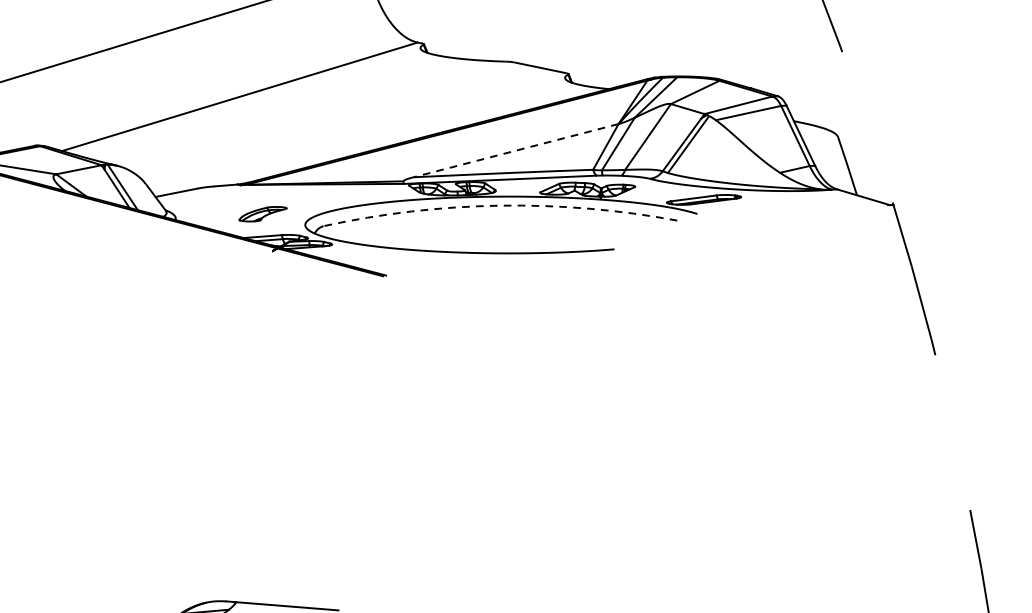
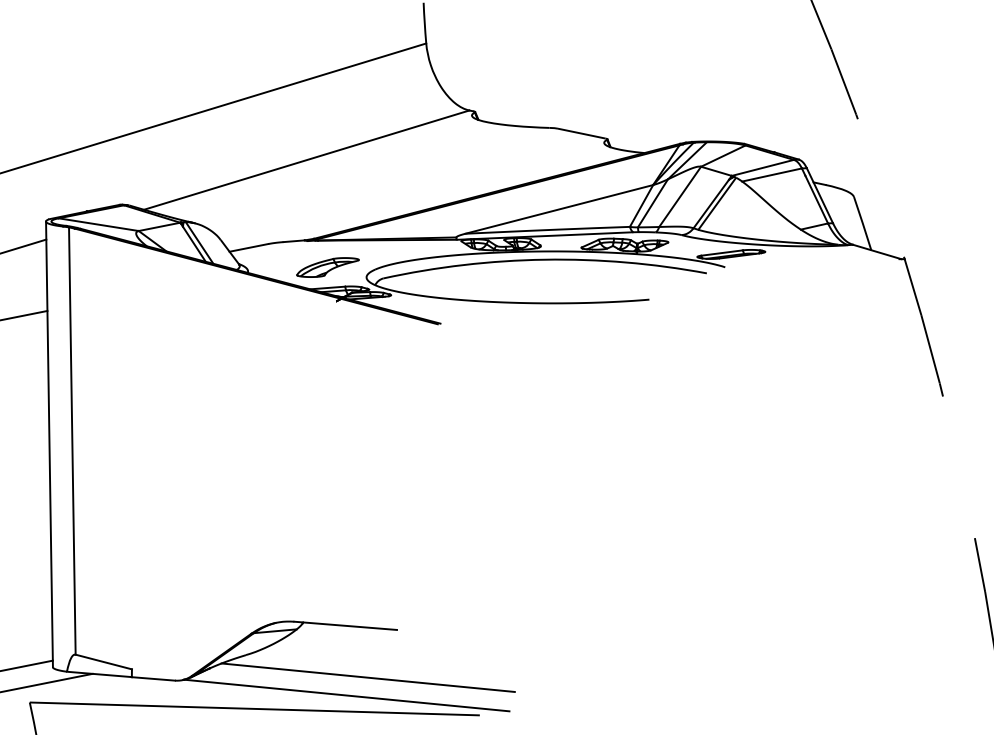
line: (516, 150) -> (559, 209), dashed -> solid
arc: (499, 205) -> (544, 259), dashed -> solid
part: (262, 214) -> (327, 267), size x1.43

